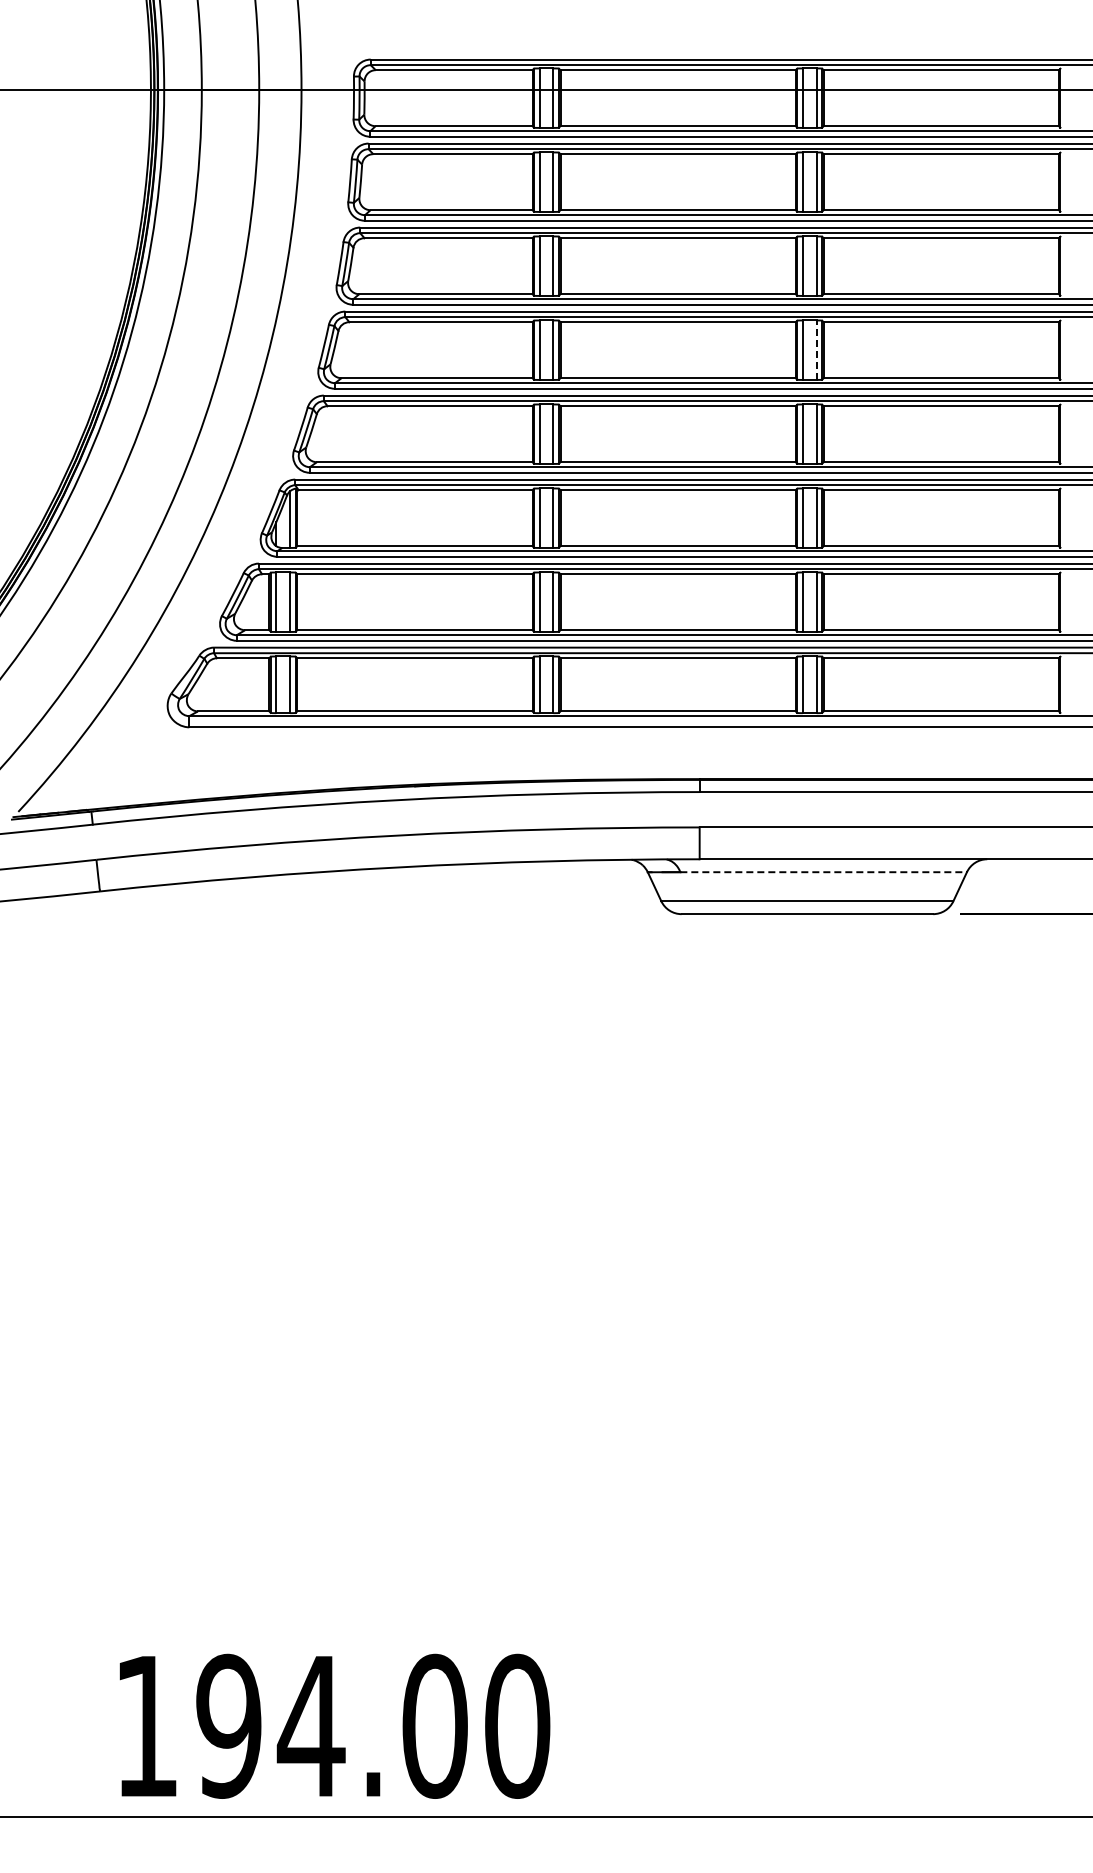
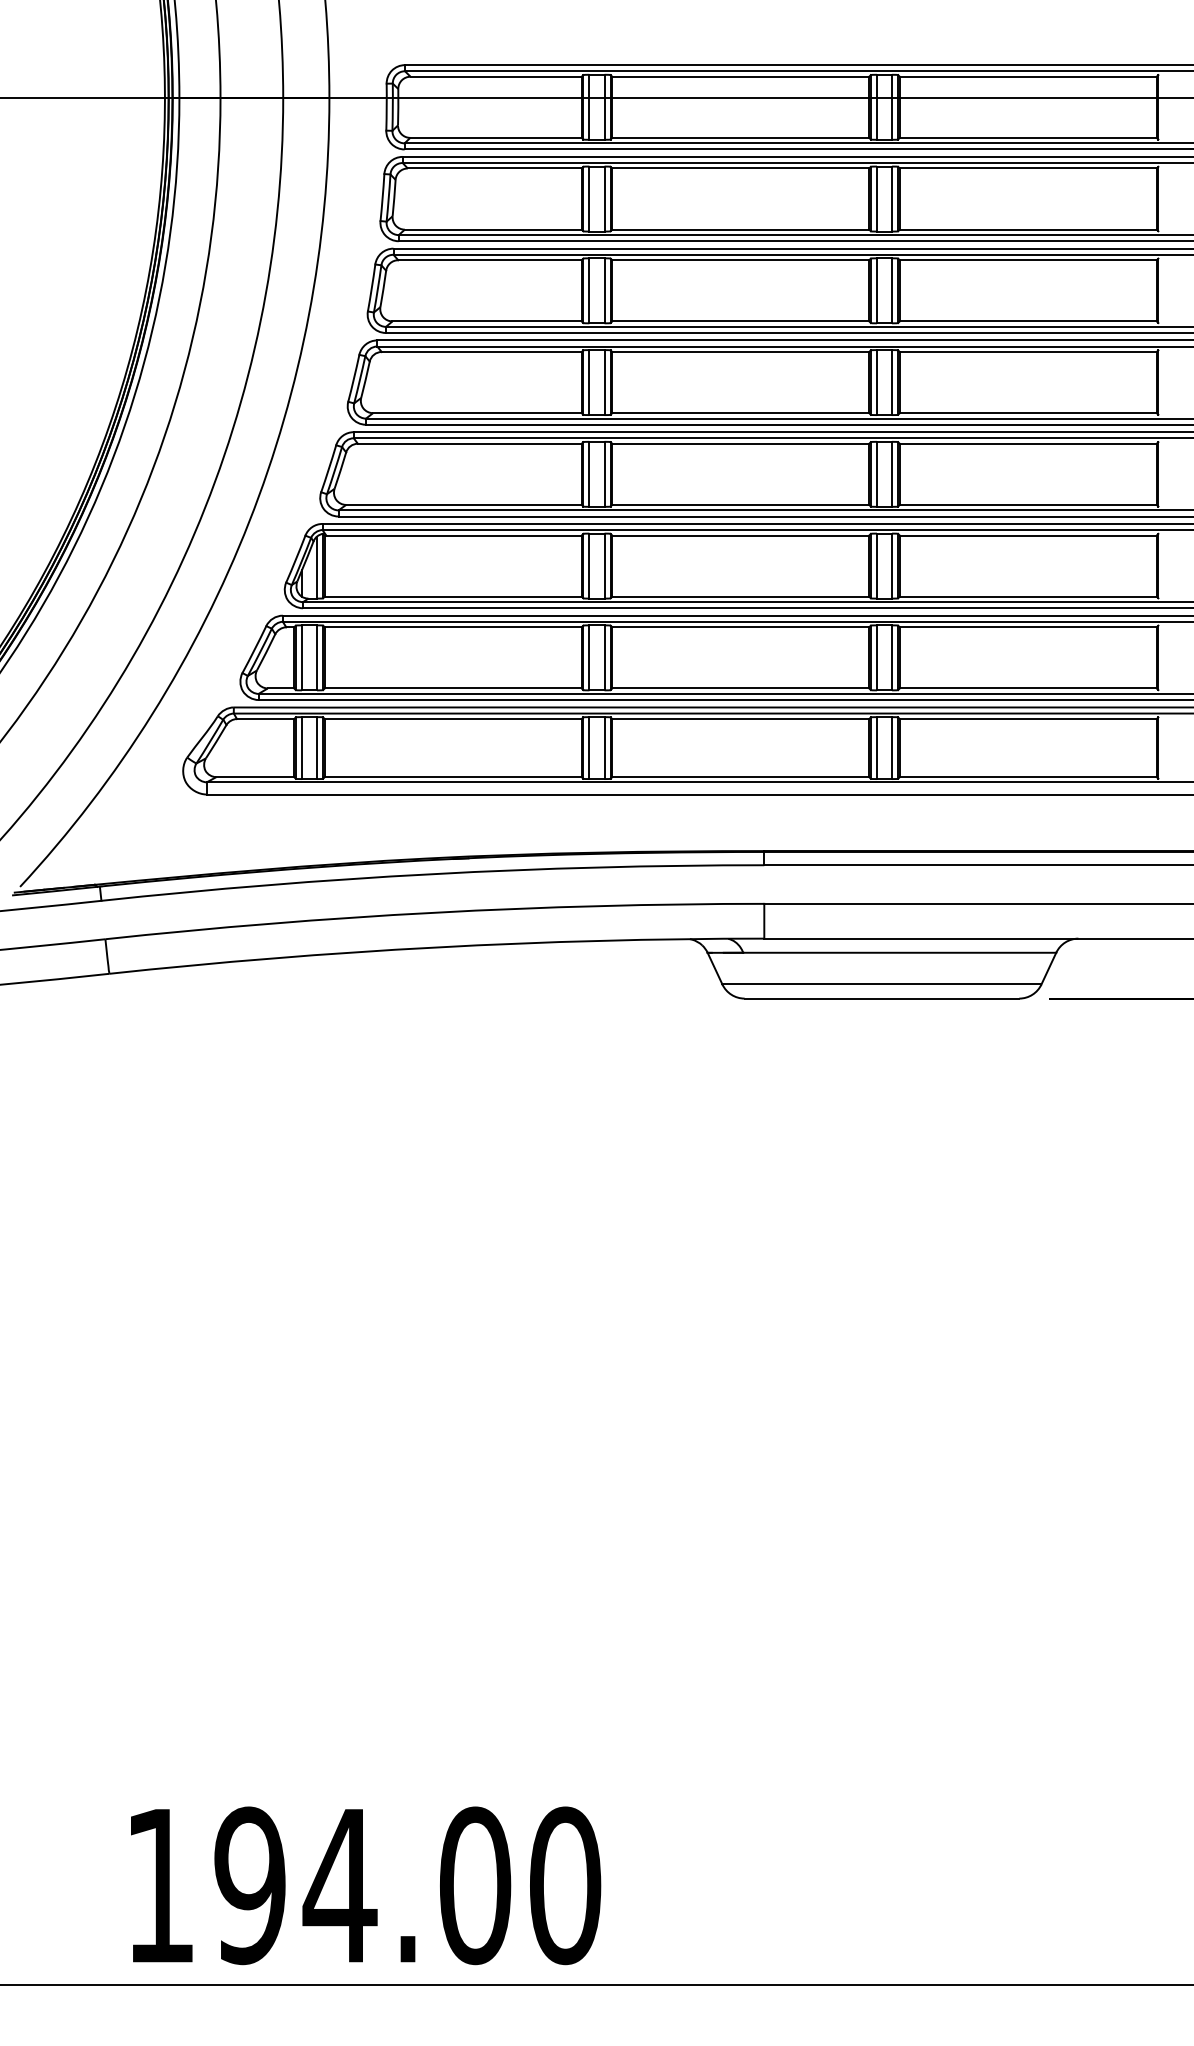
line: (816, 350) -> (891, 382), dashed -> solid
line: (824, 872) -> (900, 953), dashed -> solid

